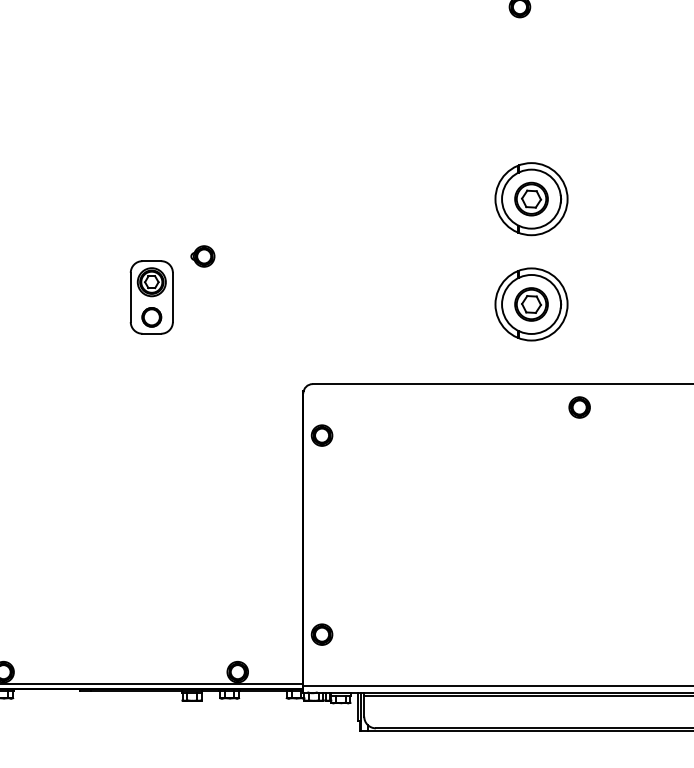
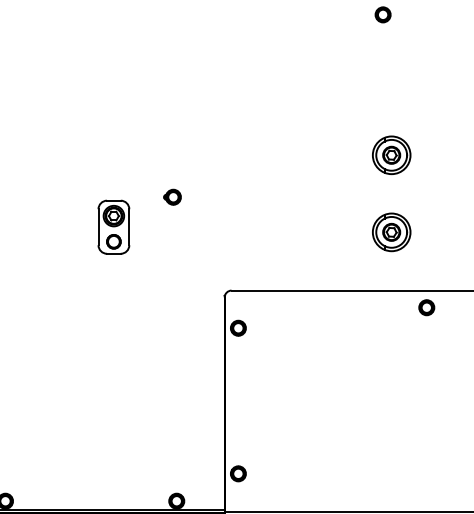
part: (531, 198) -> (391, 154), size x0.71
part: (202, 256) -> (172, 197), moved
part: (531, 304) -> (391, 232), size x0.71

